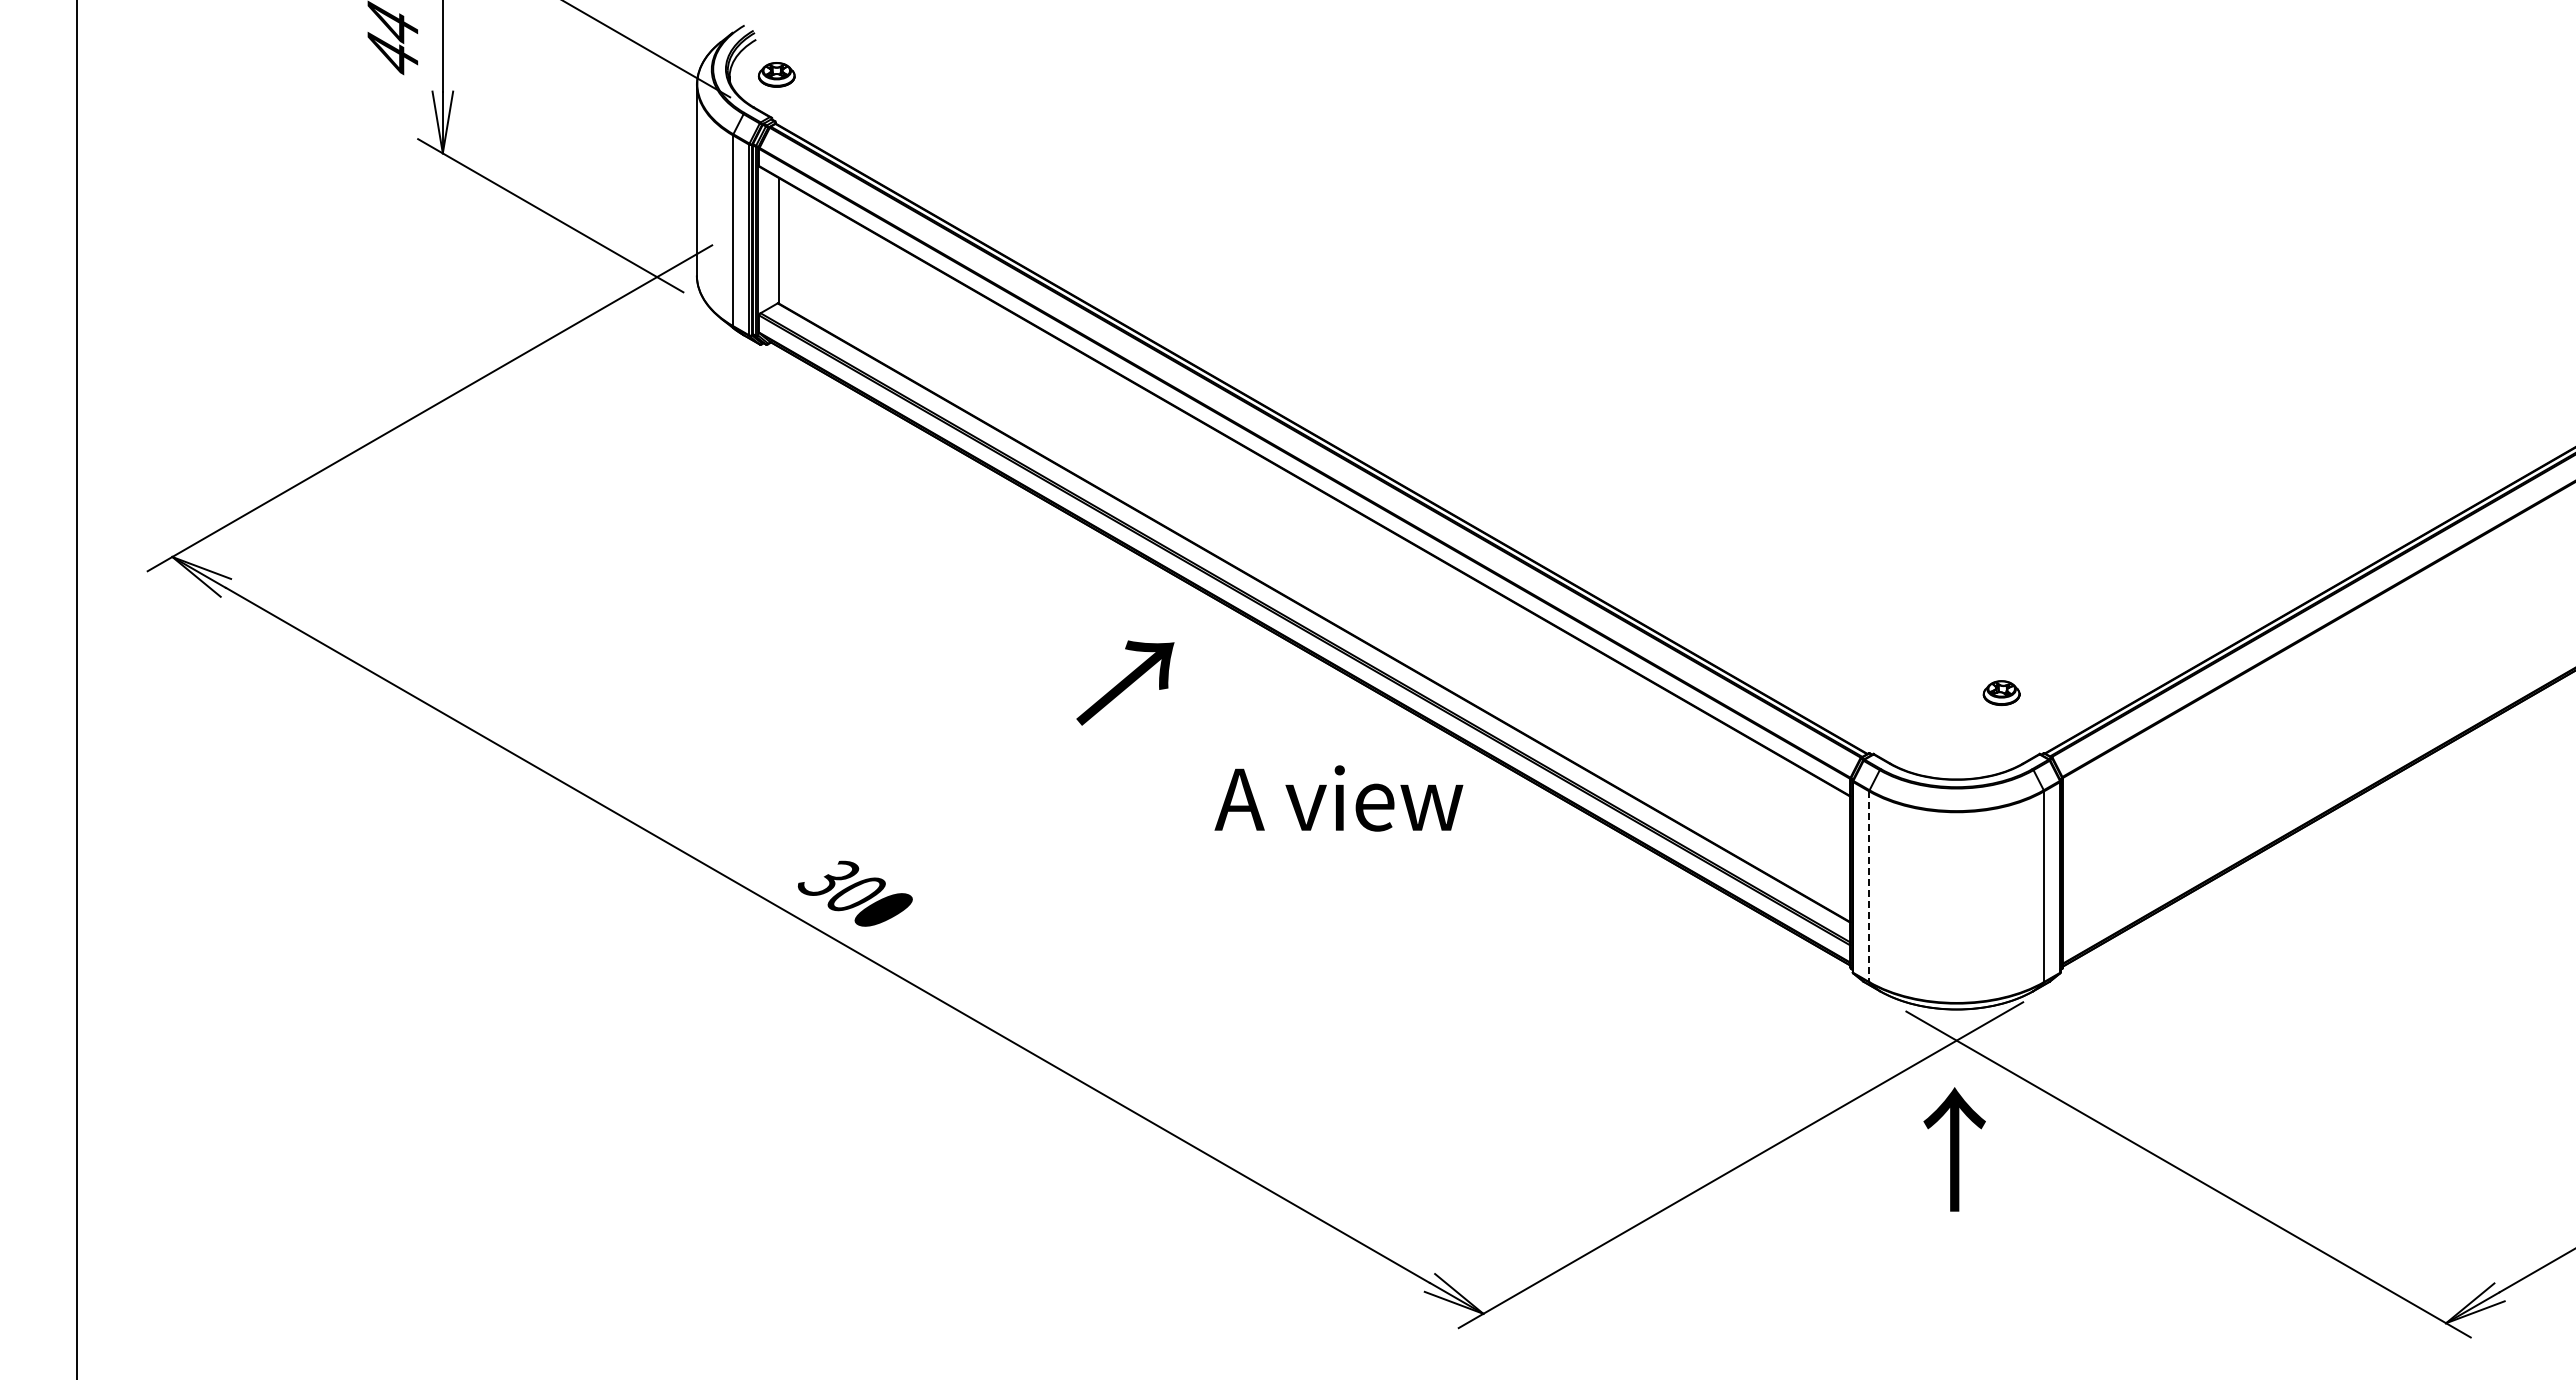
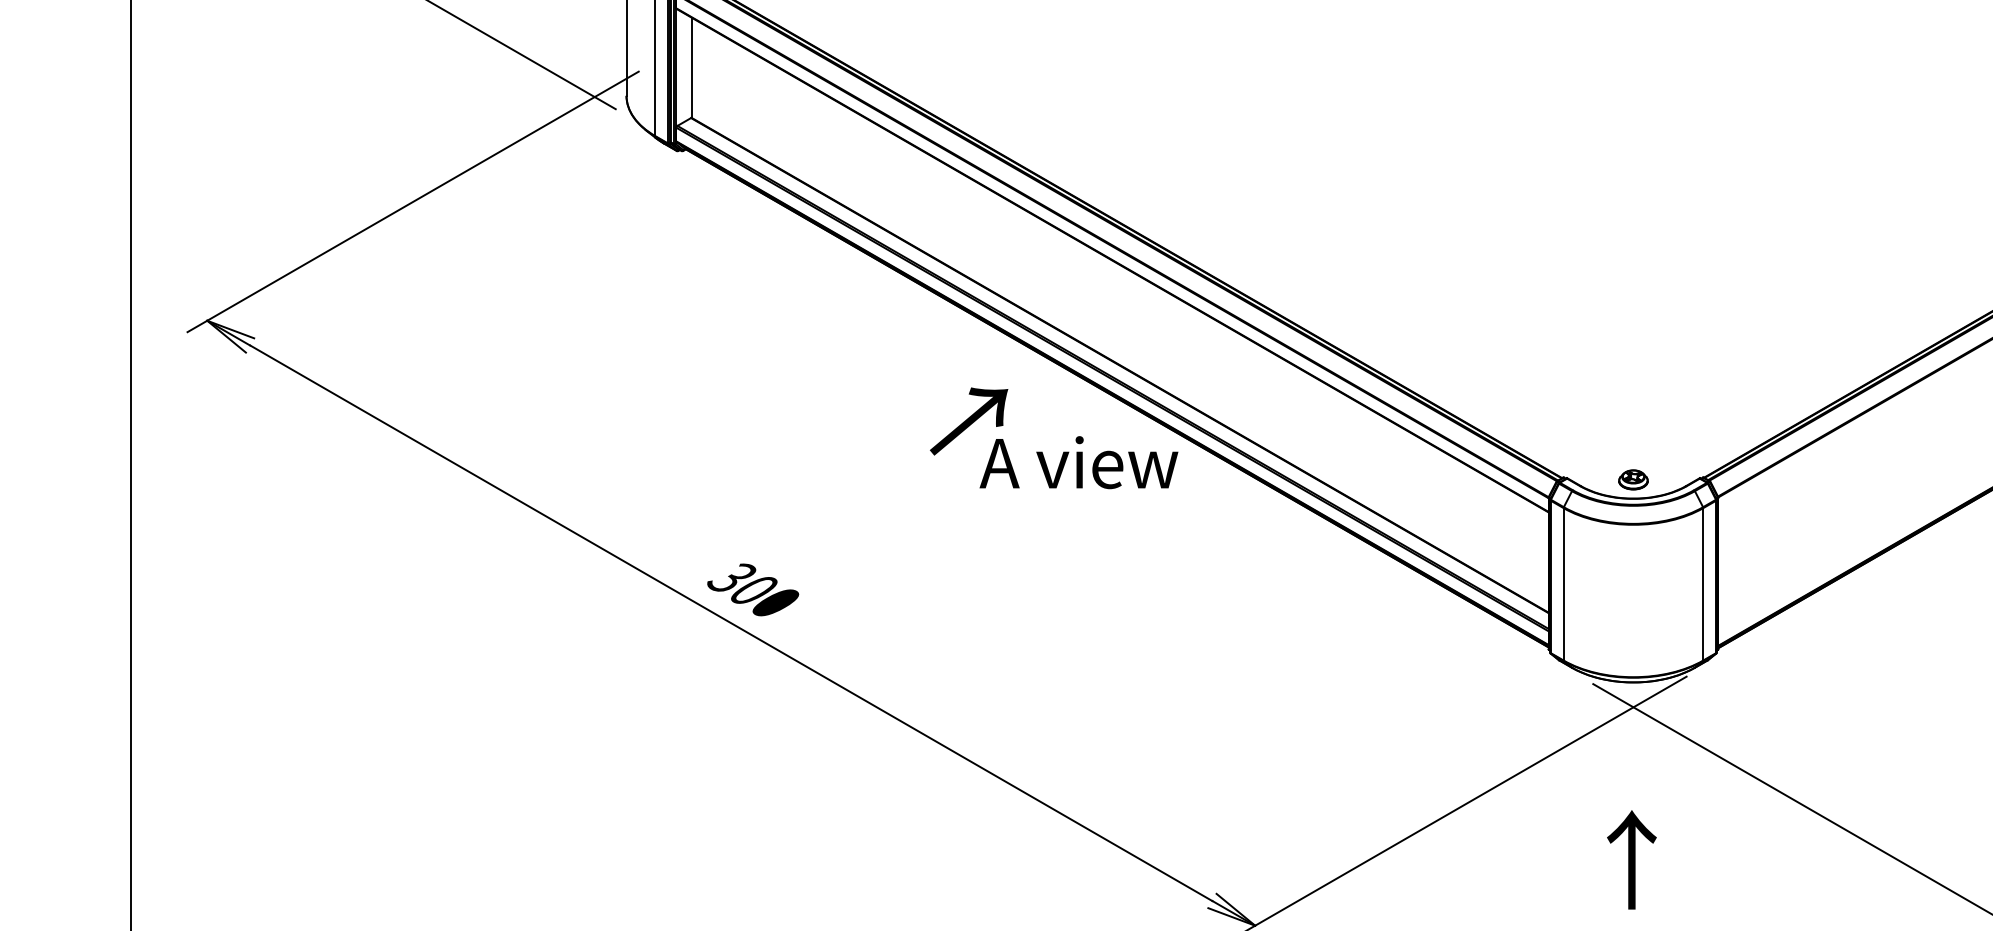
part: (2001, 692) -> (1633, 479), moved
text: (1338, 798) -> (1078, 462), moved
line: (1869, 887) -> (1563, 584), dashed -> solid
text: (1954, 1149) -> (1631, 859), moved

